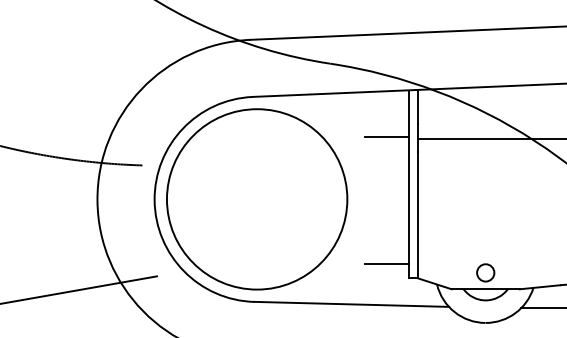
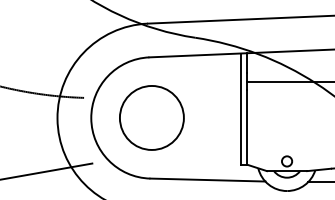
line: (386, 137) -> (228, 81), removed
circle: (256, 198) -> (151, 117), size x0.6
line: (386, 264) -> (228, 156), removed

